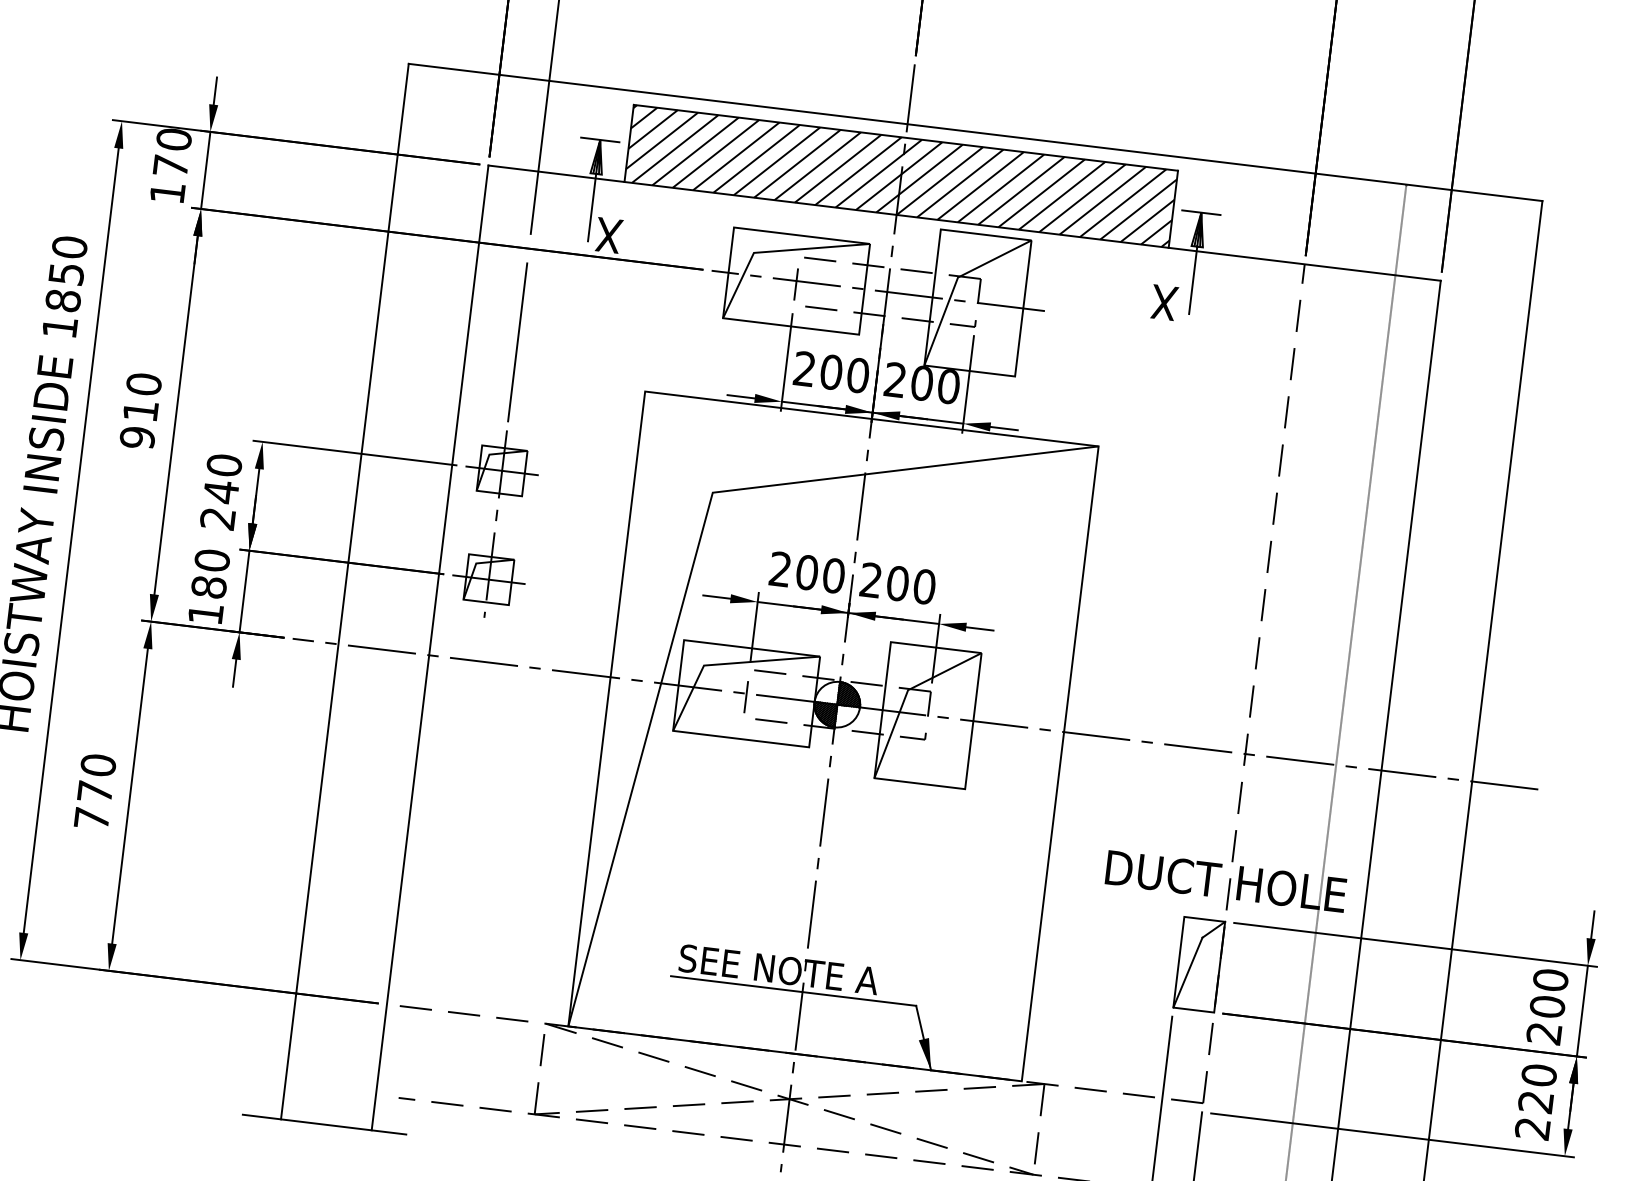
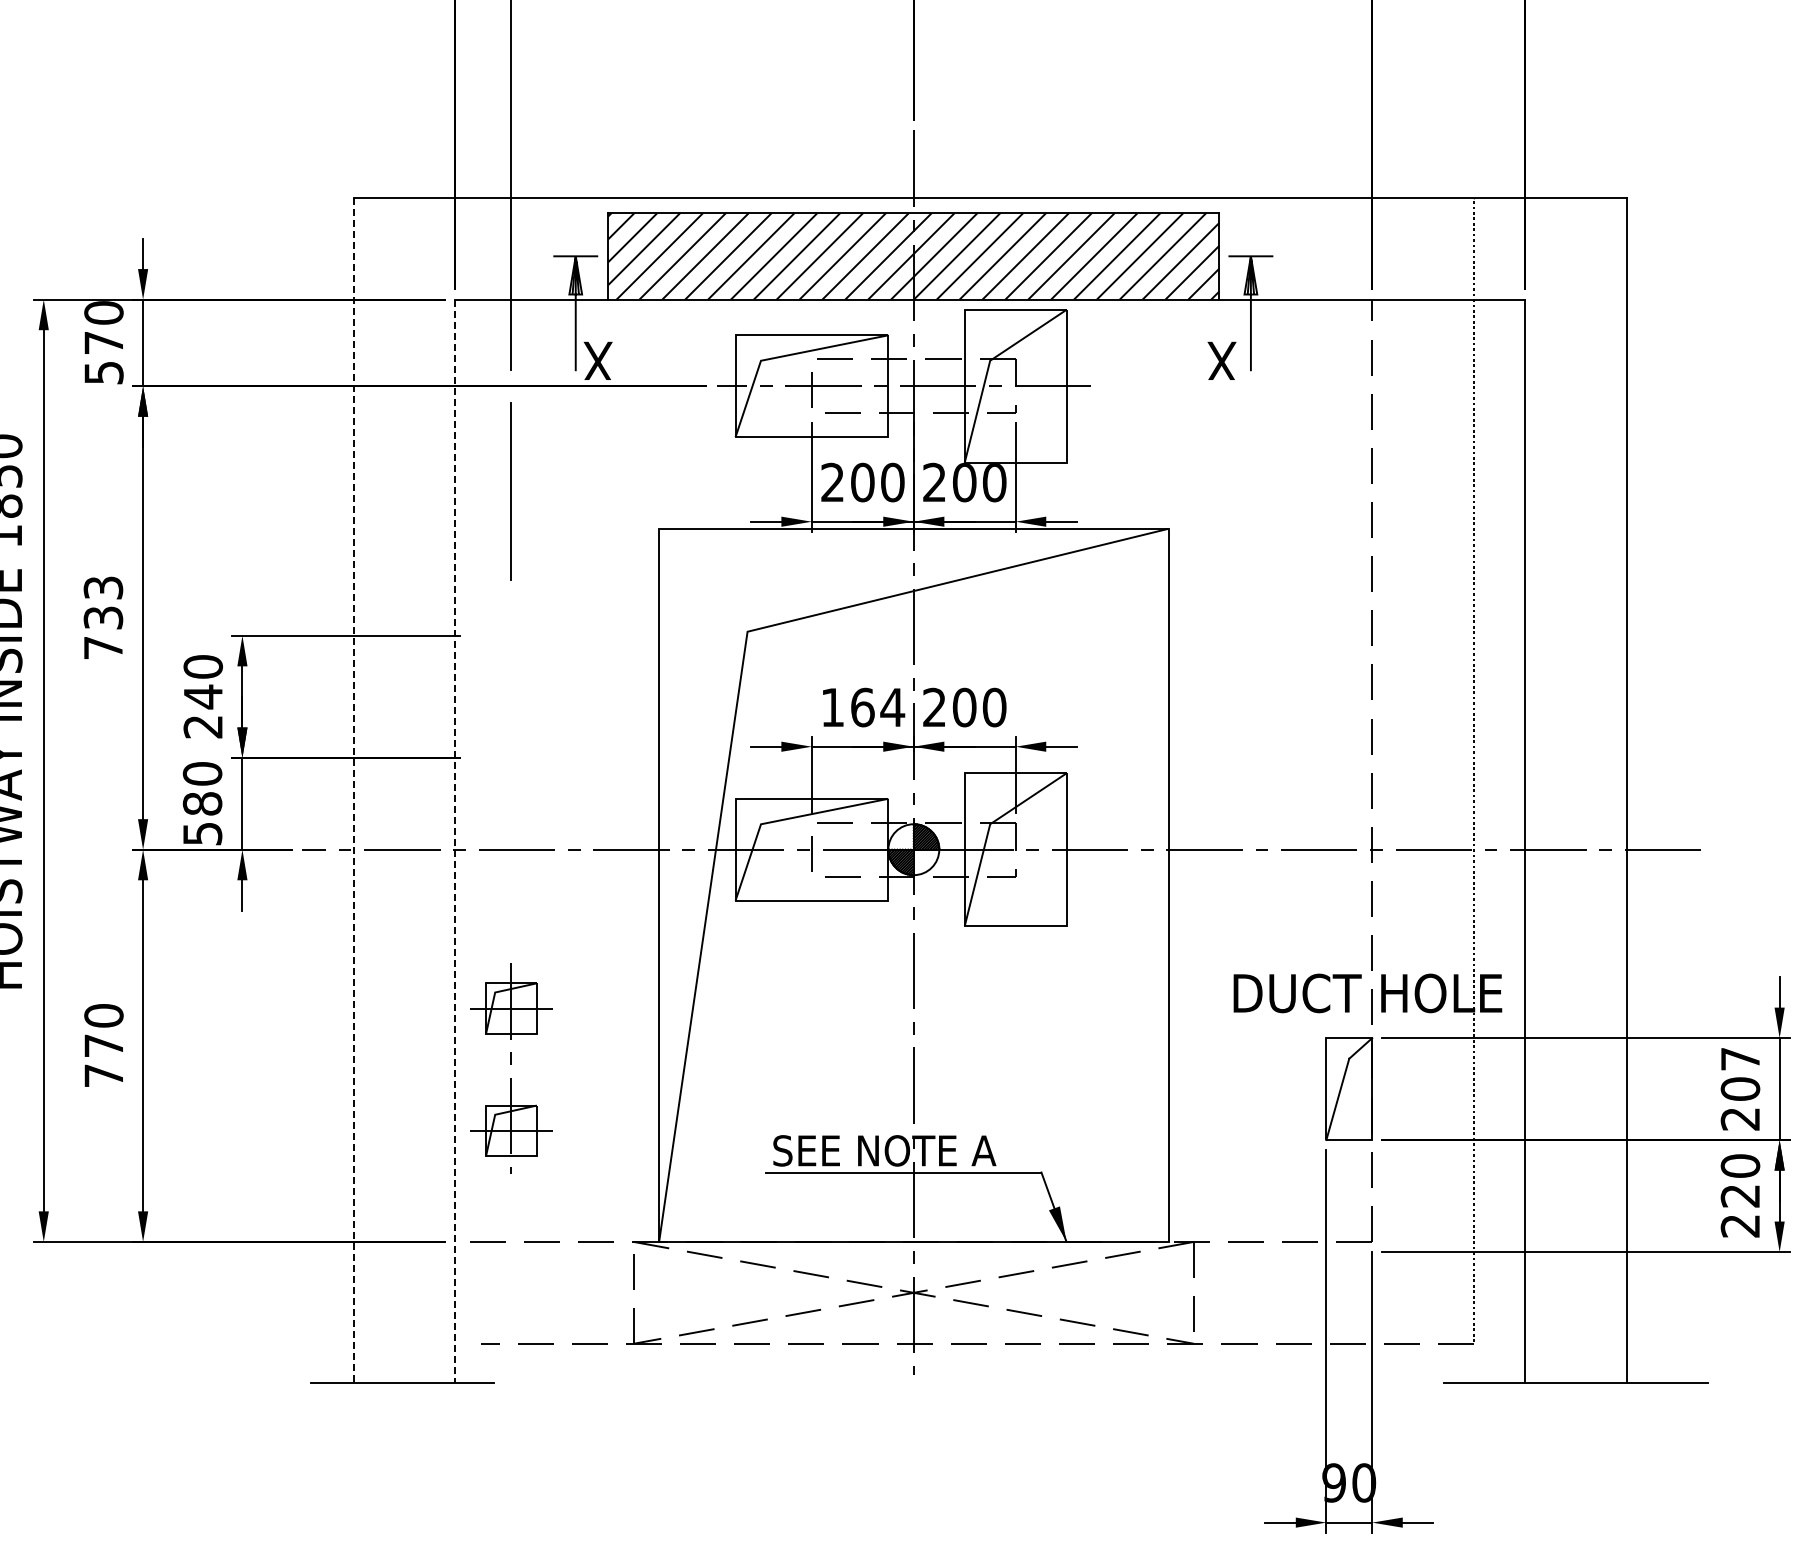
text: (167, 193) -> (103, 373), 170 -> 570
text: (140, 410) -> (103, 617), 910 -> 733
part: (495, 524) -> (511, 1068), moved
text: (807, 572) -> (863, 707), 200 -> 164
line: (344, 591) -> (353, 790), solid -> dashed
text: (205, 614) -> (202, 834), 180 -> 580
line: (430, 647) -> (455, 841), solid -> dashed
text: (1550, 979) -> (1740, 1058), 200 -> 207

